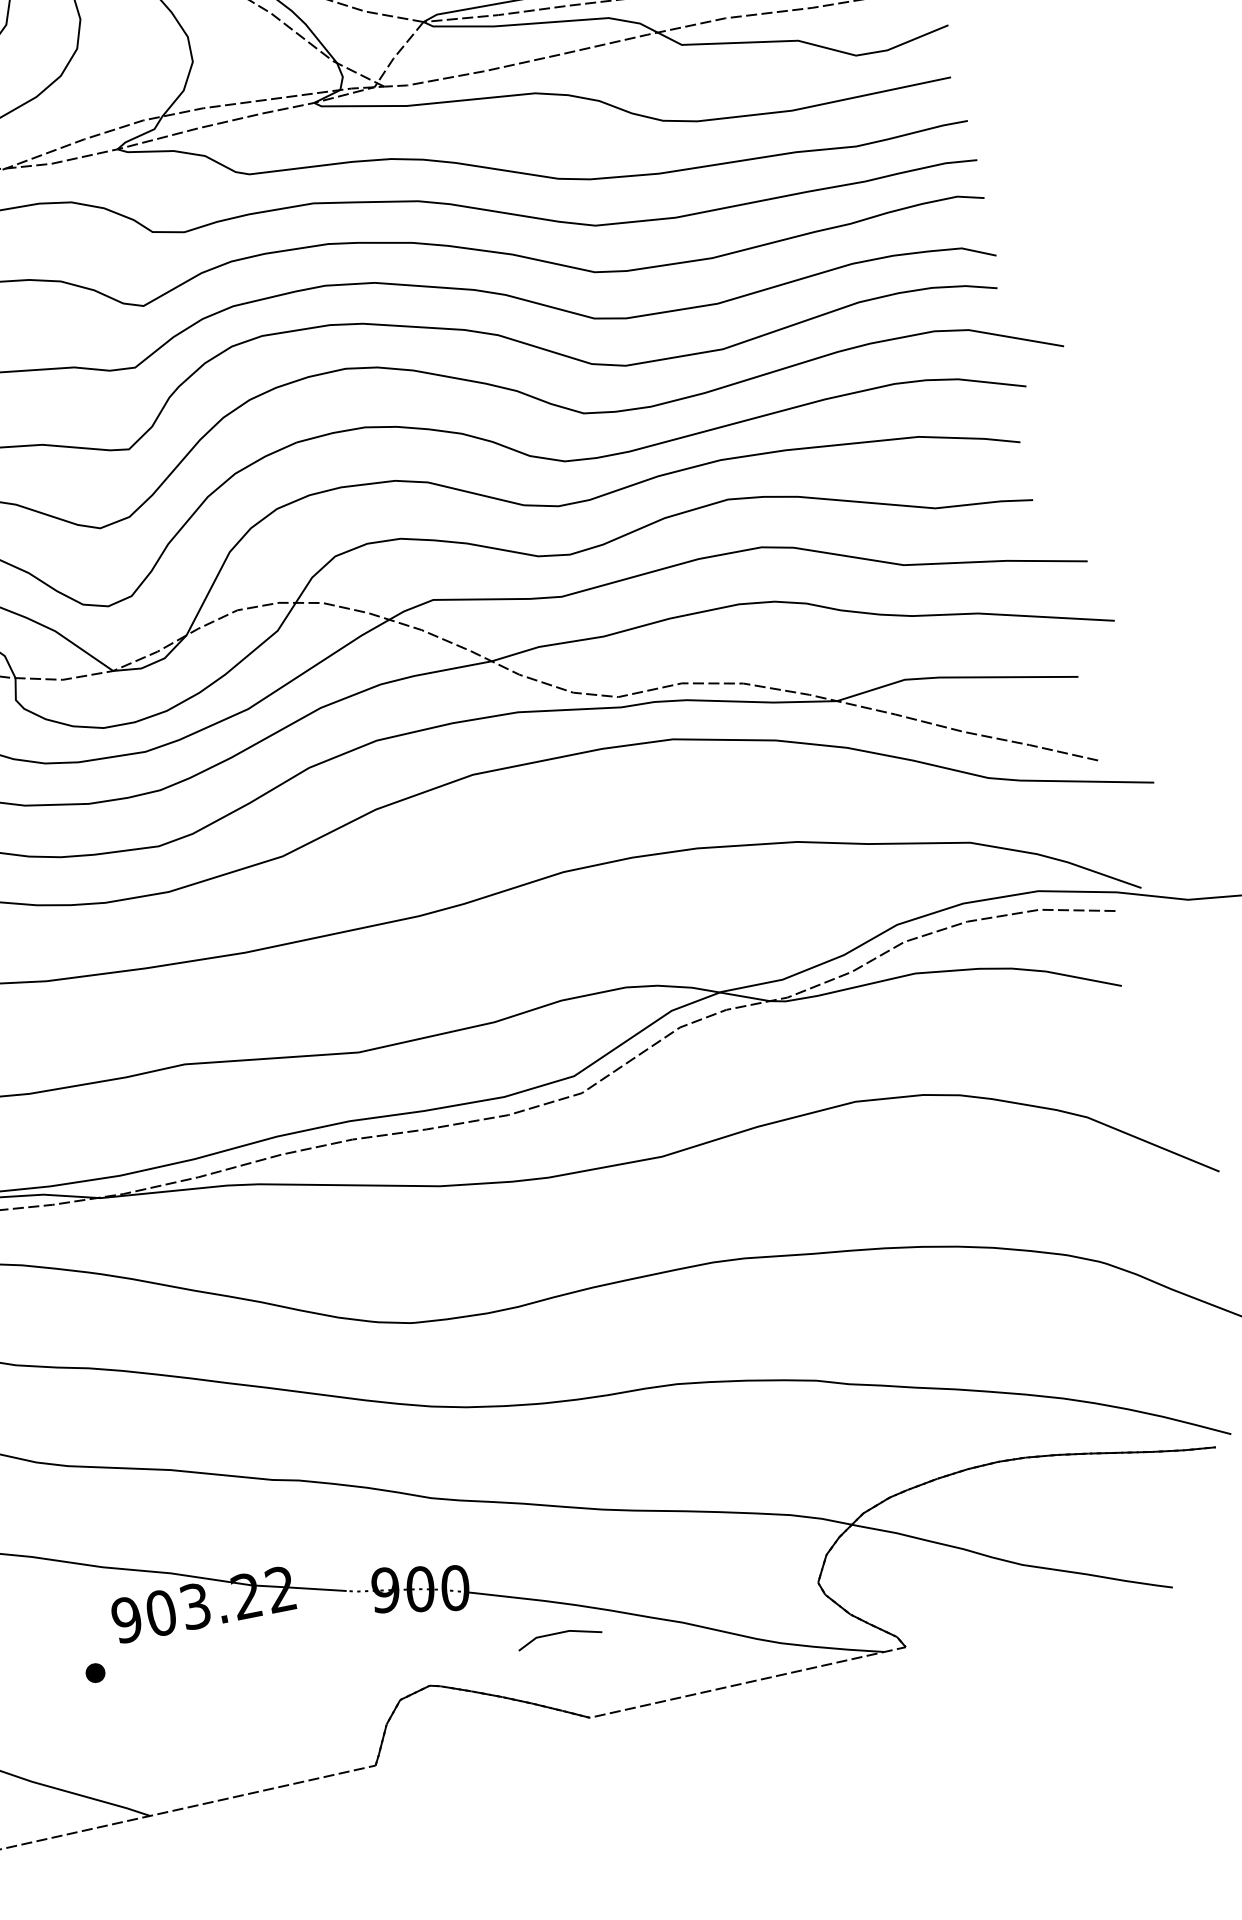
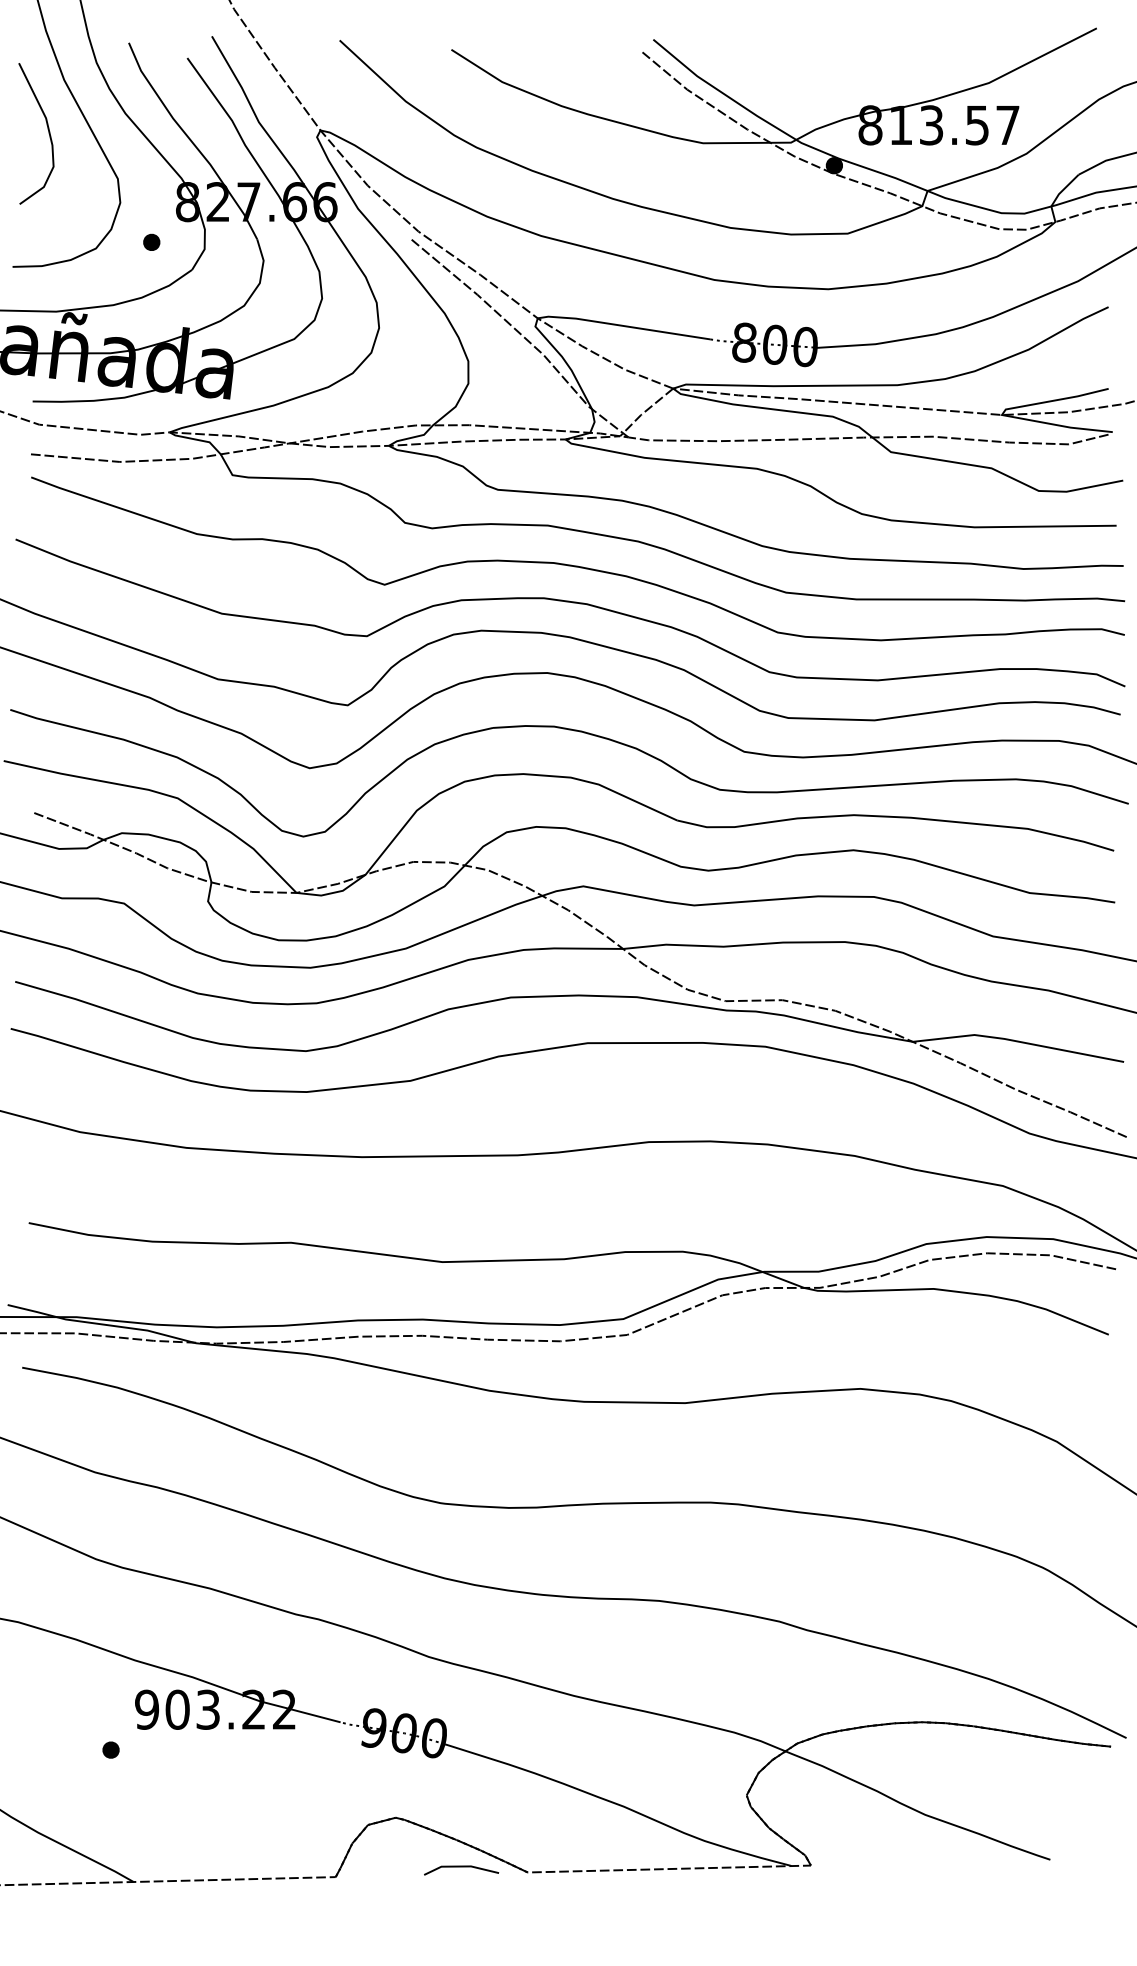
line: (559, 1634) -> (461, 1867), moved

